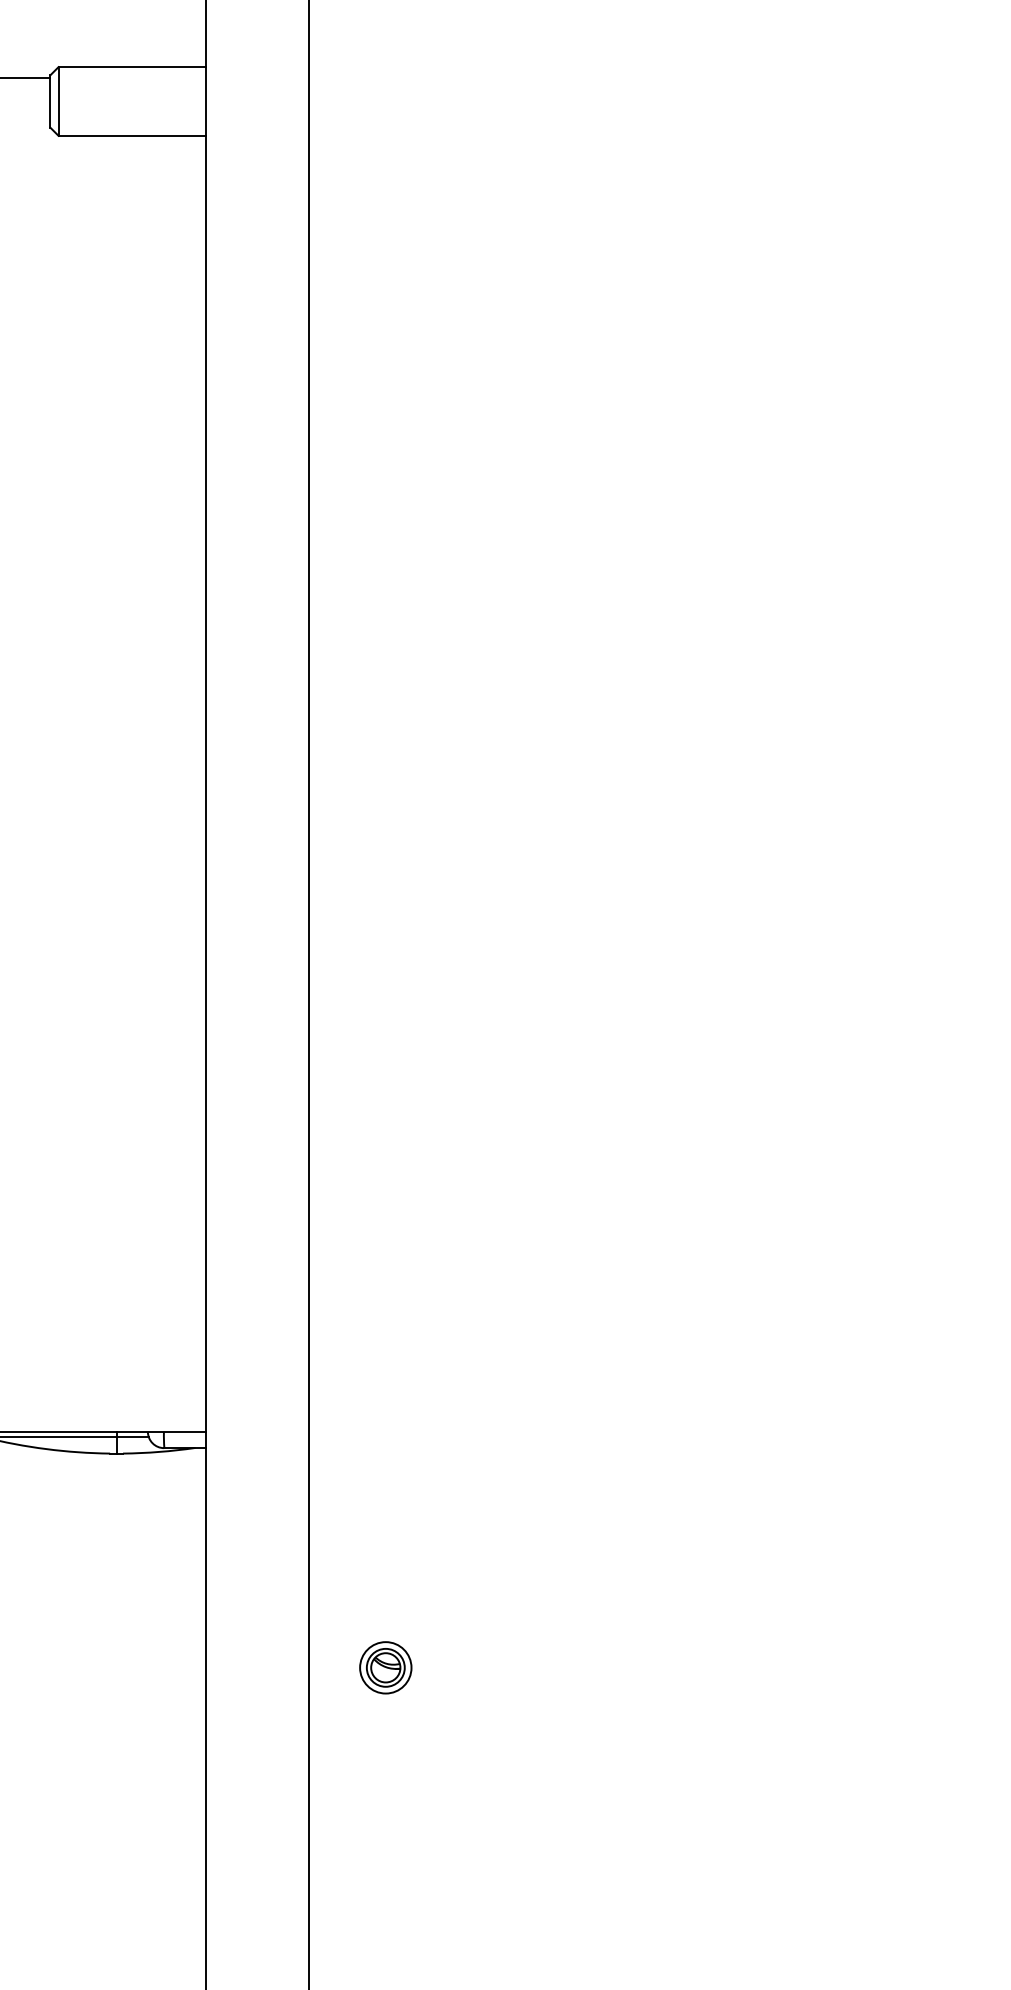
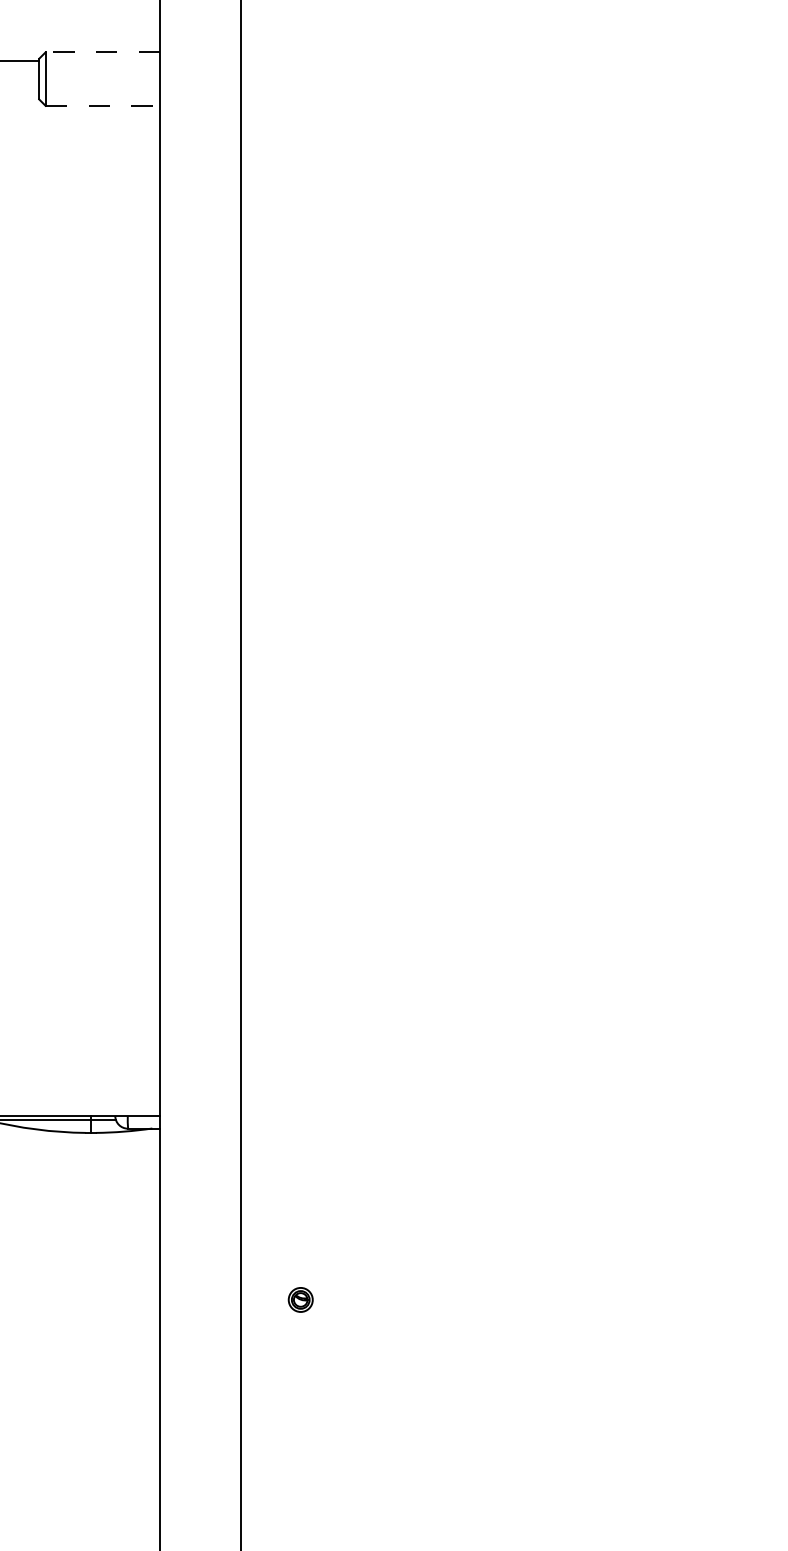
line: (132, 67) -> (103, 52), solid -> dashed
line: (132, 135) -> (103, 105), solid -> dashed
part: (385, 1667) -> (300, 1299), size x0.6

